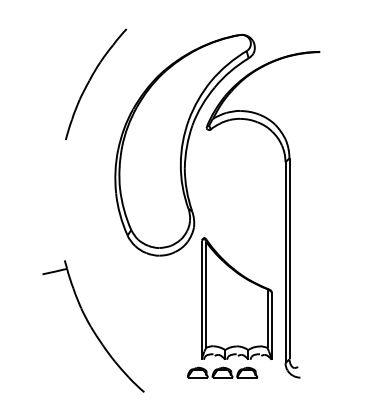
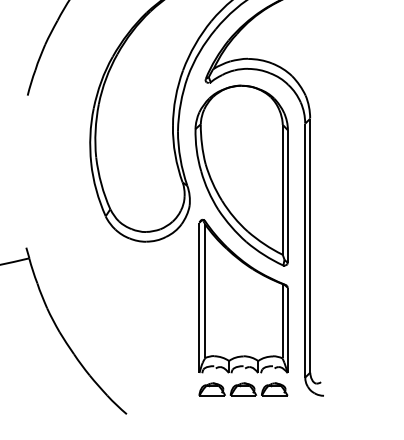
part: (234, 203) -> (240, 175), added
part: (222, 372) -> (243, 389), moved

